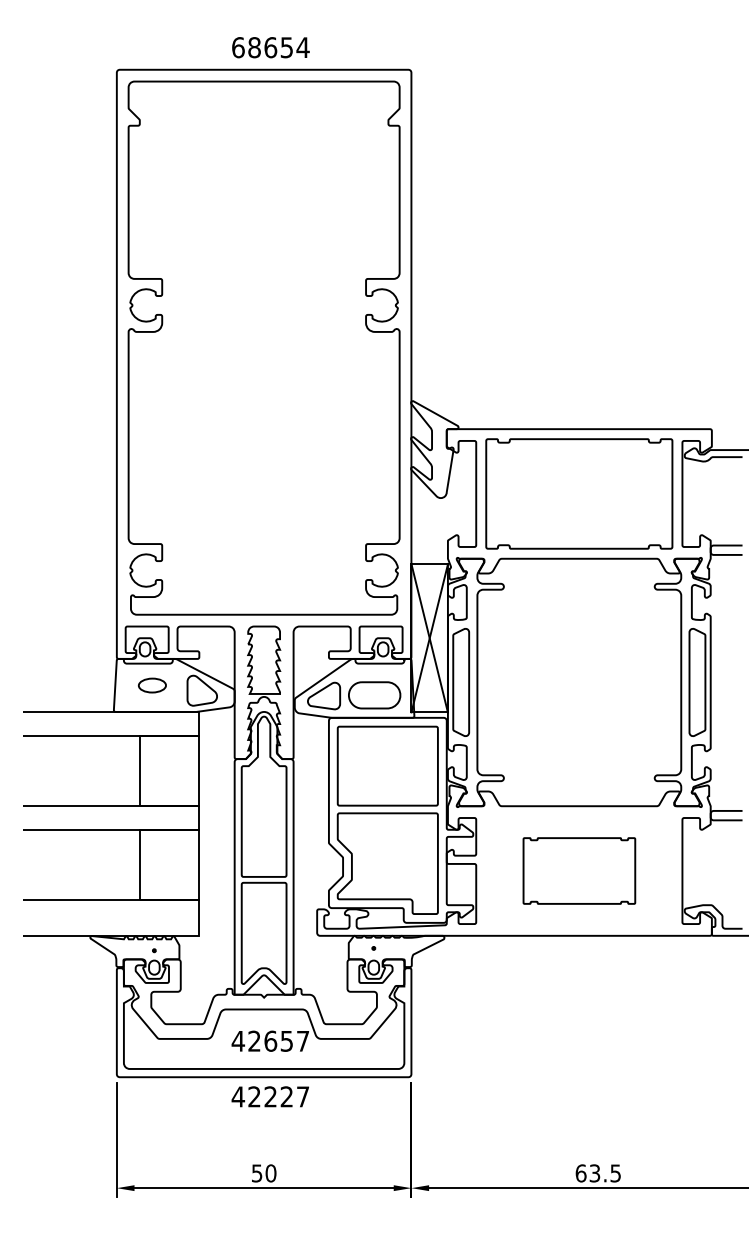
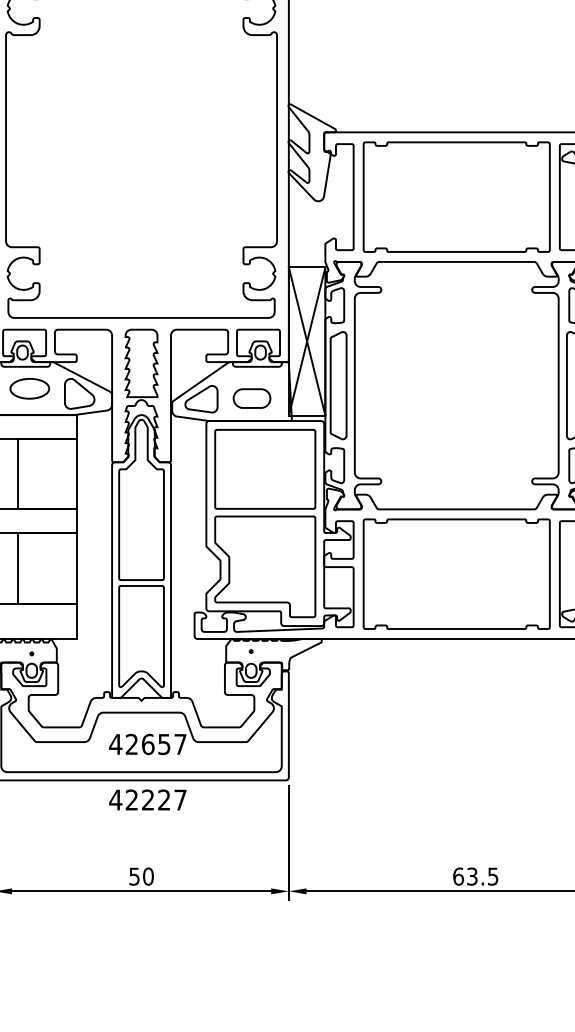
part: (152, 685) -> (29, 388), size x1.43
part: (374, 695) -> (251, 398), size x0.71
part: (579, 870) -> (456, 573), size x1.67

